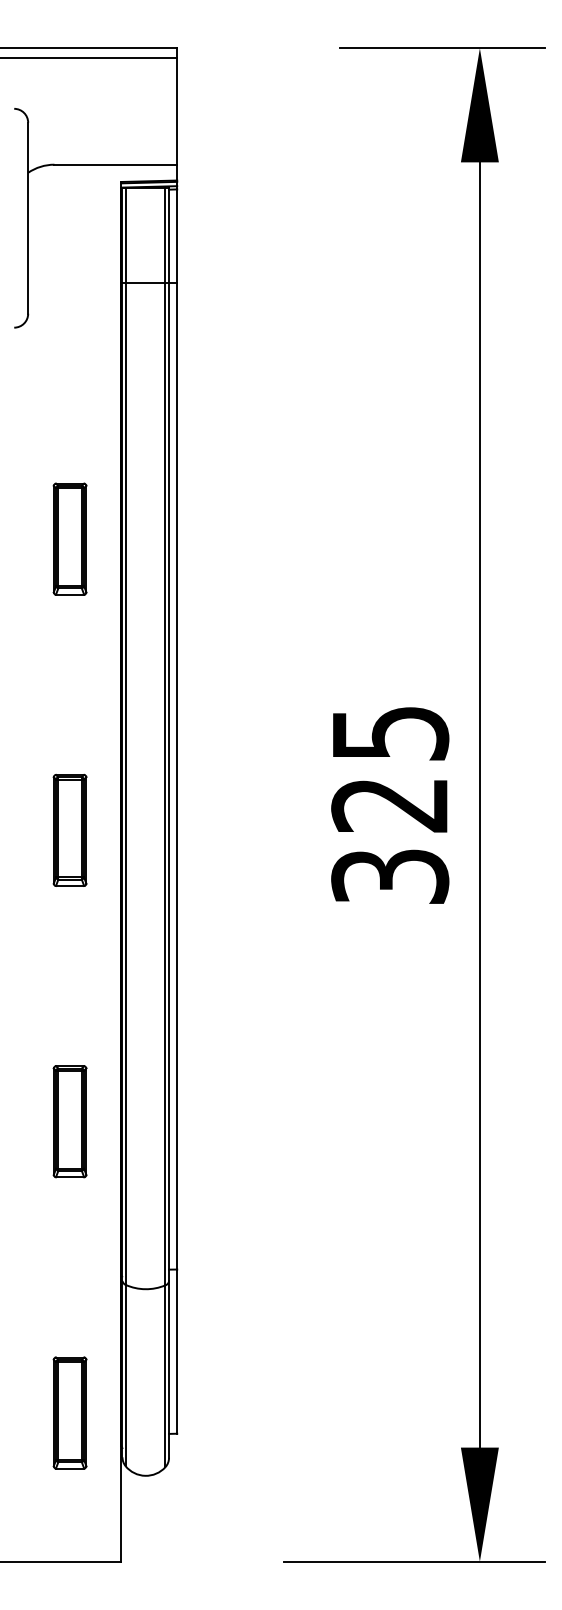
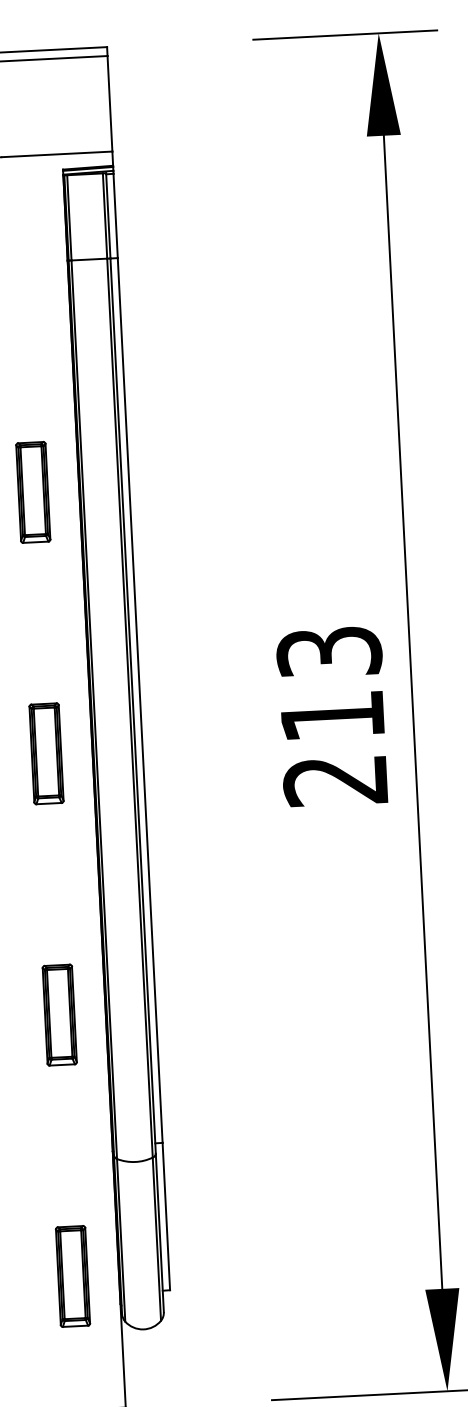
text: (390, 805) -> (332, 716), 325 -> 213

